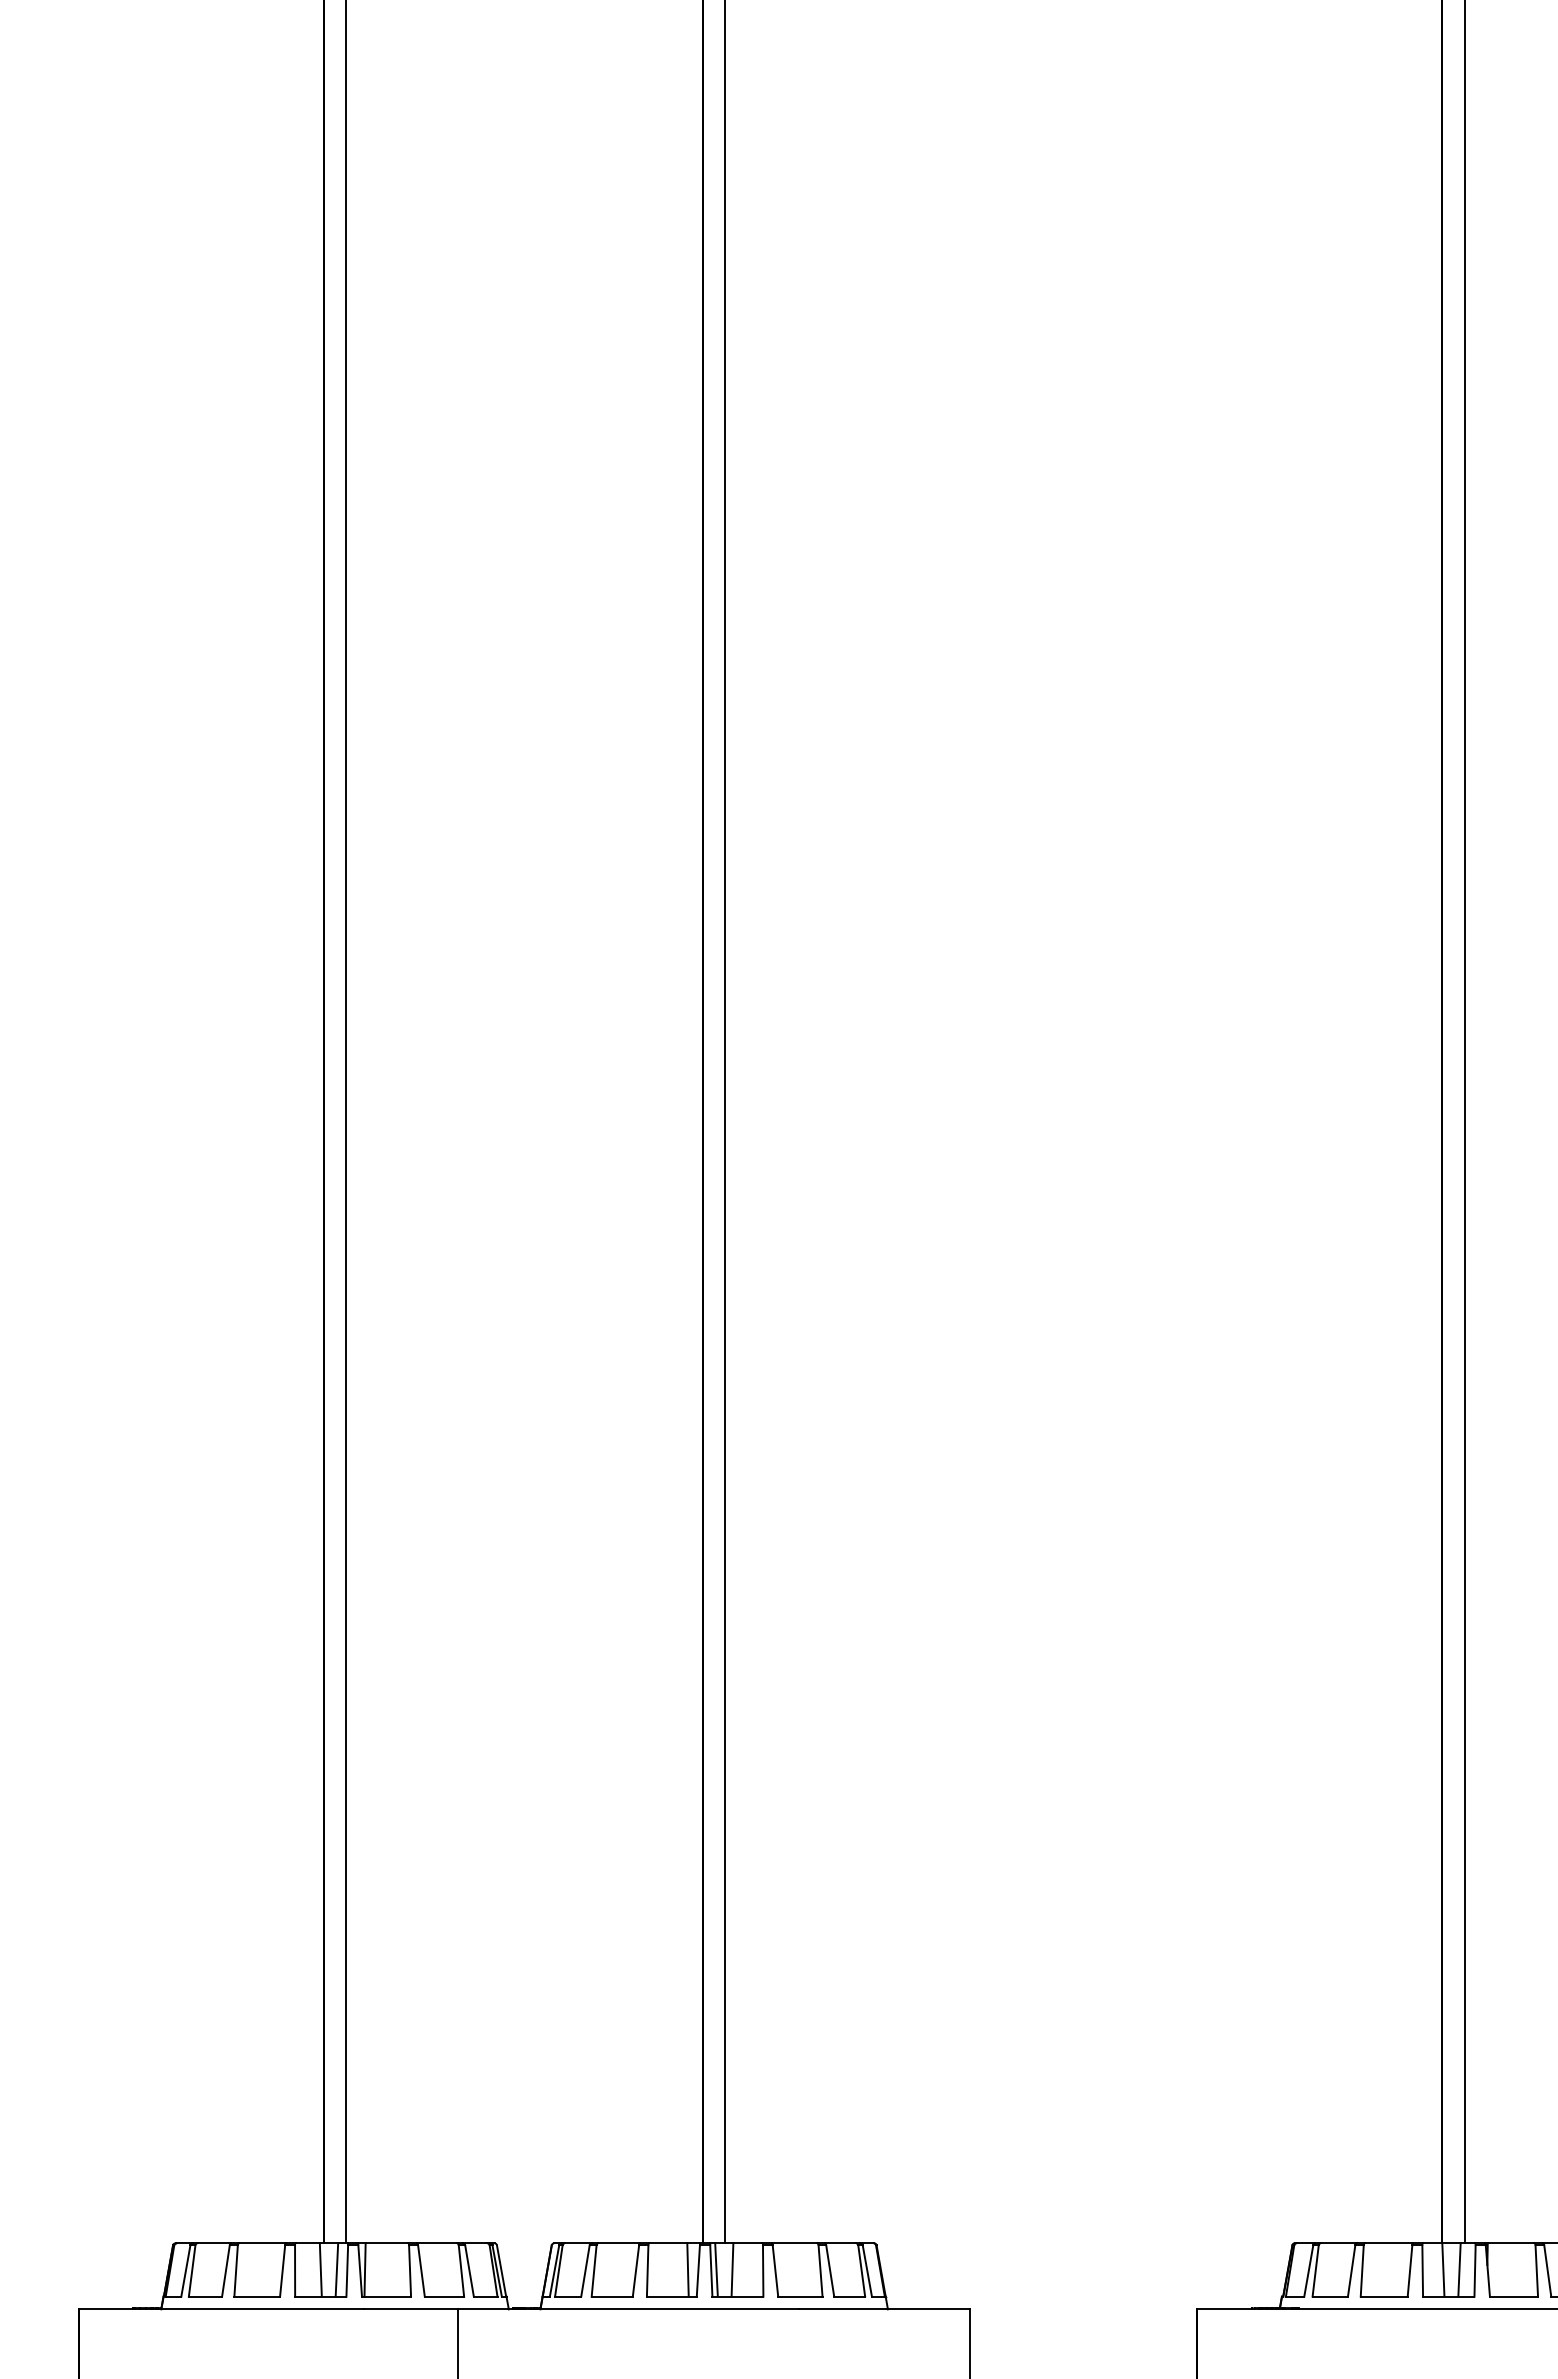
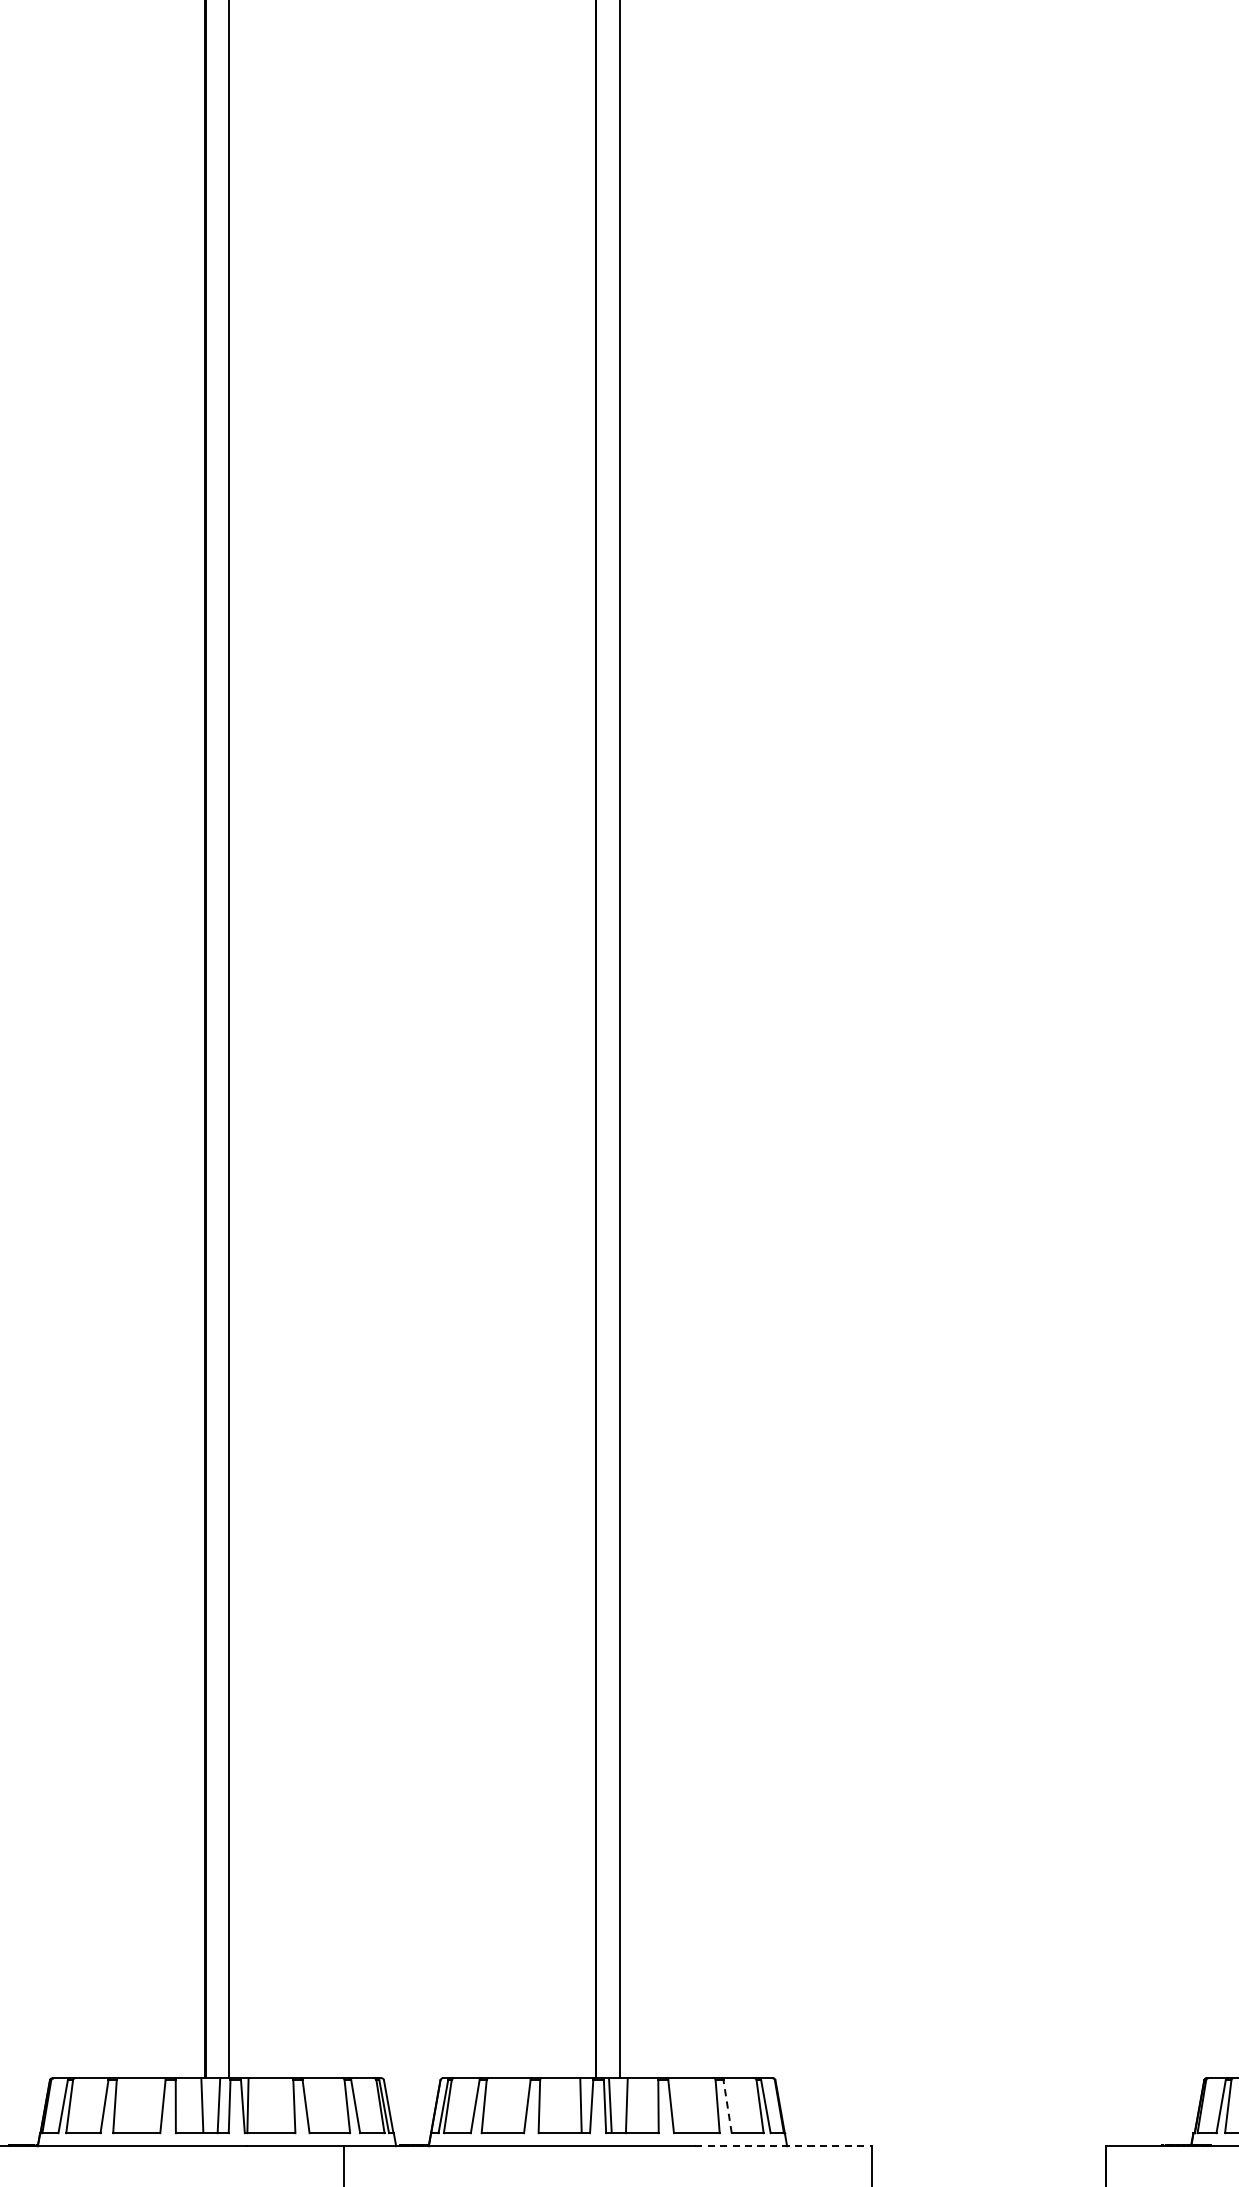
line: (830, 2271) -> (727, 2107), solid -> dashed
line: (884, 2309) -> (783, 2146), solid -> dashed

